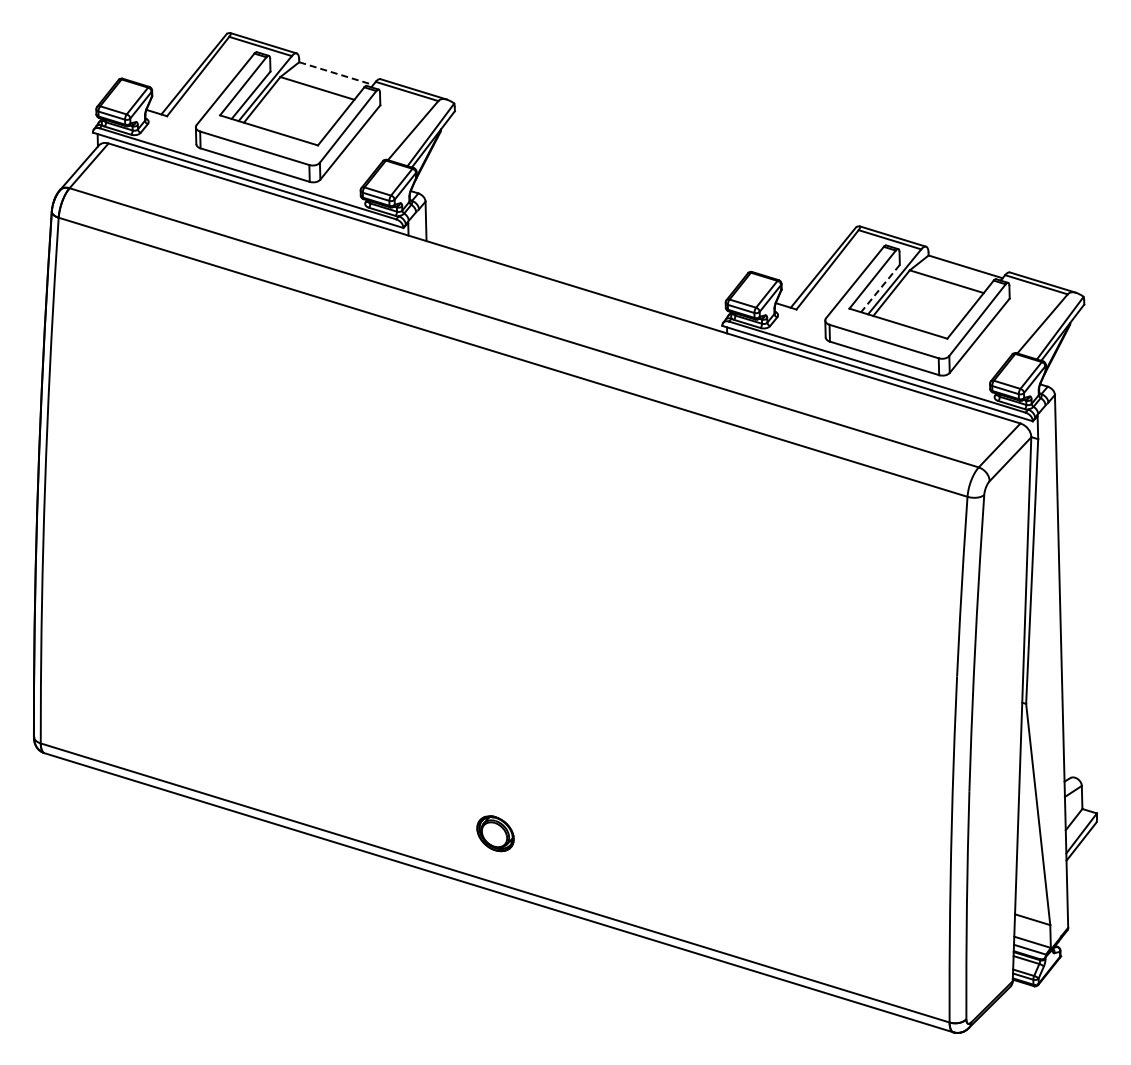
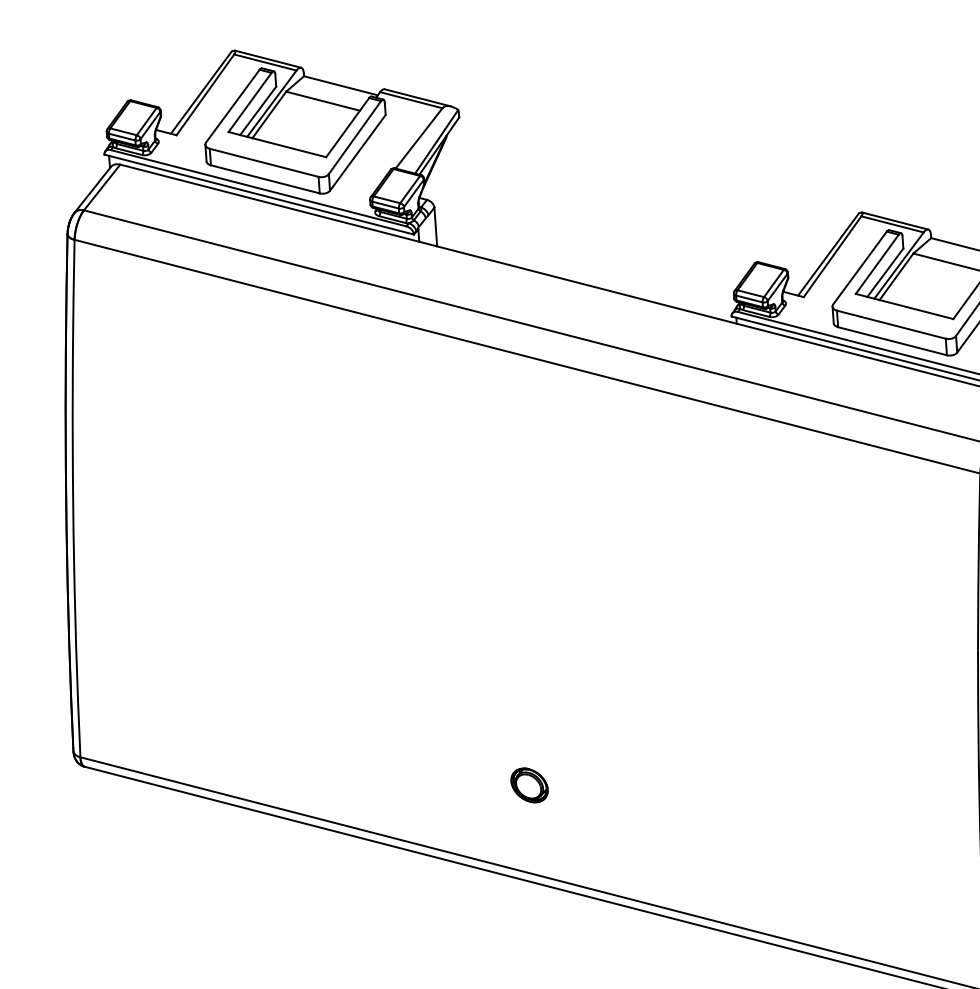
line: (336, 73) -> (341, 85), dashed -> solid
line: (880, 288) -> (885, 272), dashed -> solid
part: (495, 833) -> (529, 785), moved

